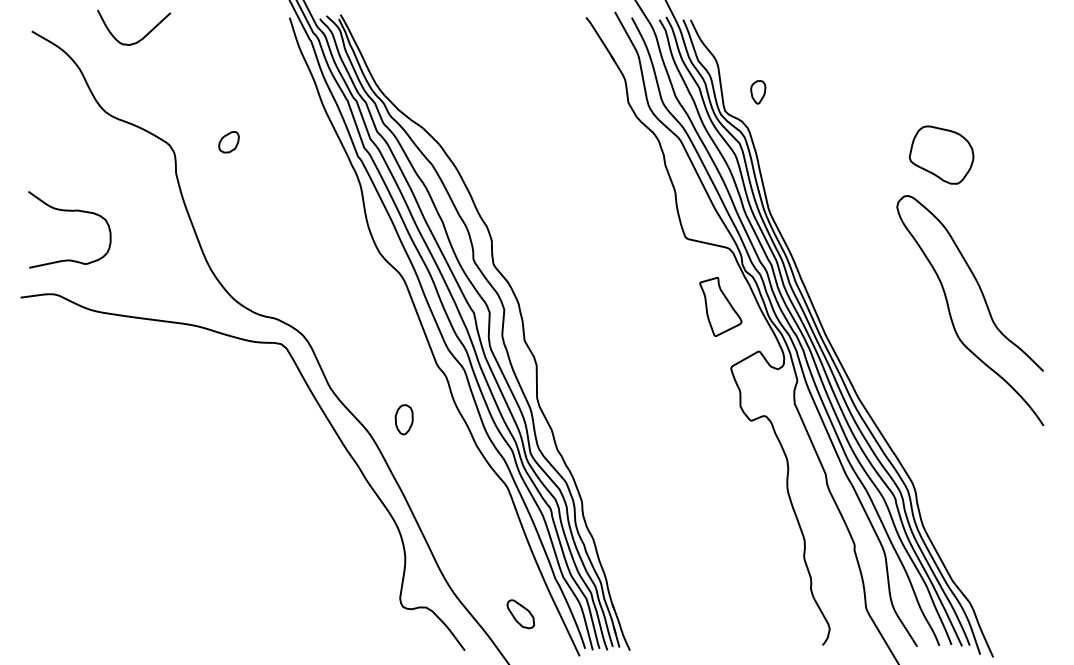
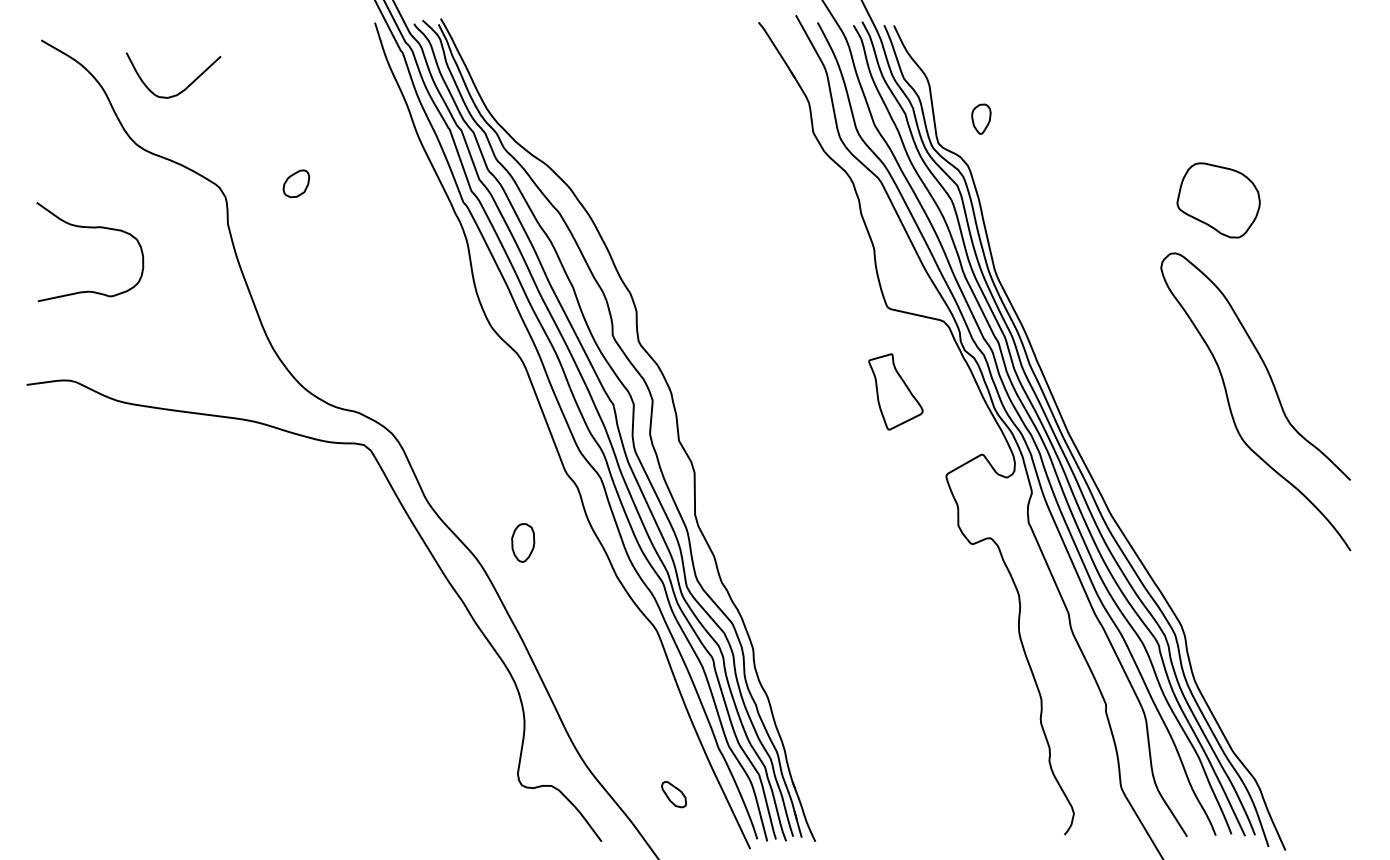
curve: (143, 36) -> (185, 87), moved
part: (69, 211) -> (90, 228), moved
part: (720, 306) -> (895, 391), moved
part: (520, 614) -> (673, 794), size x0.7

